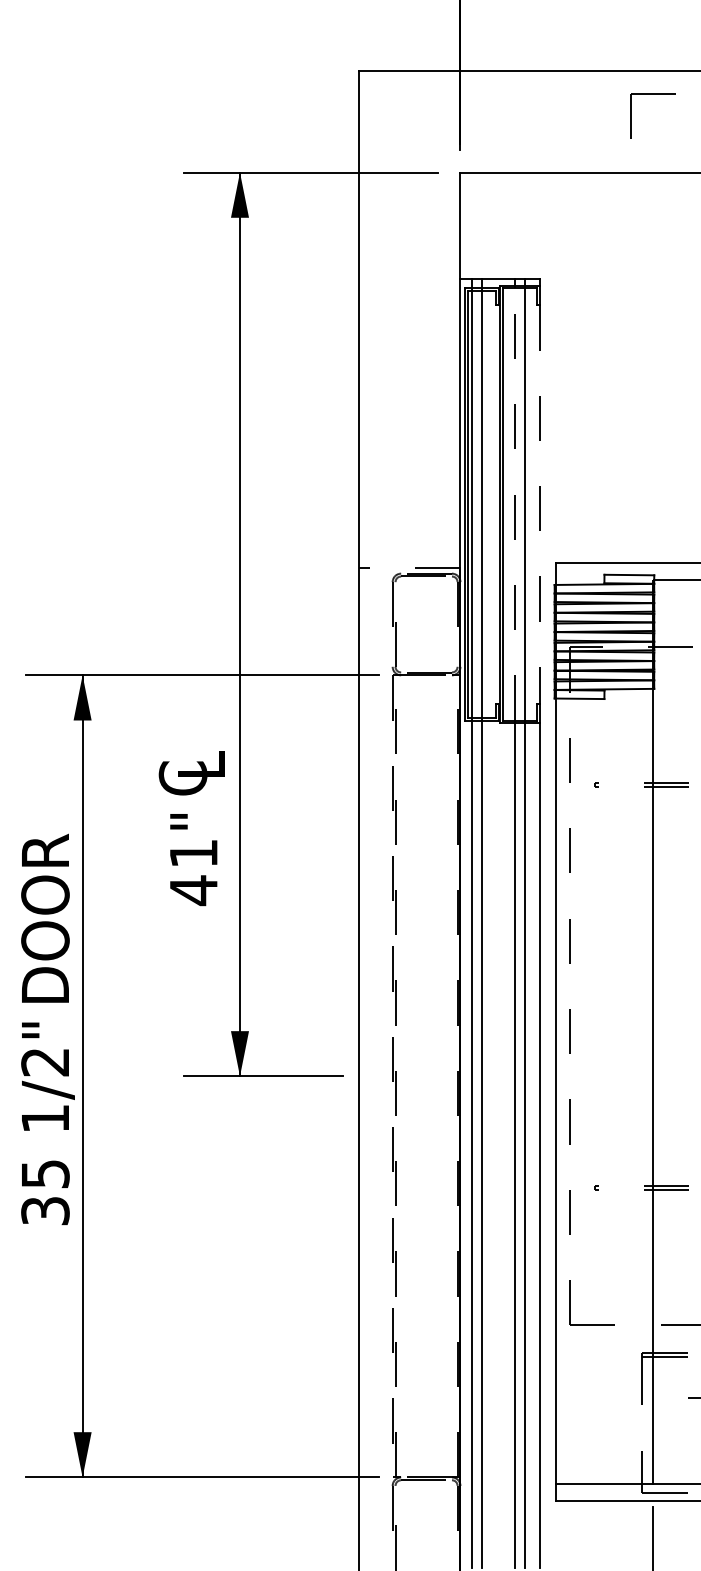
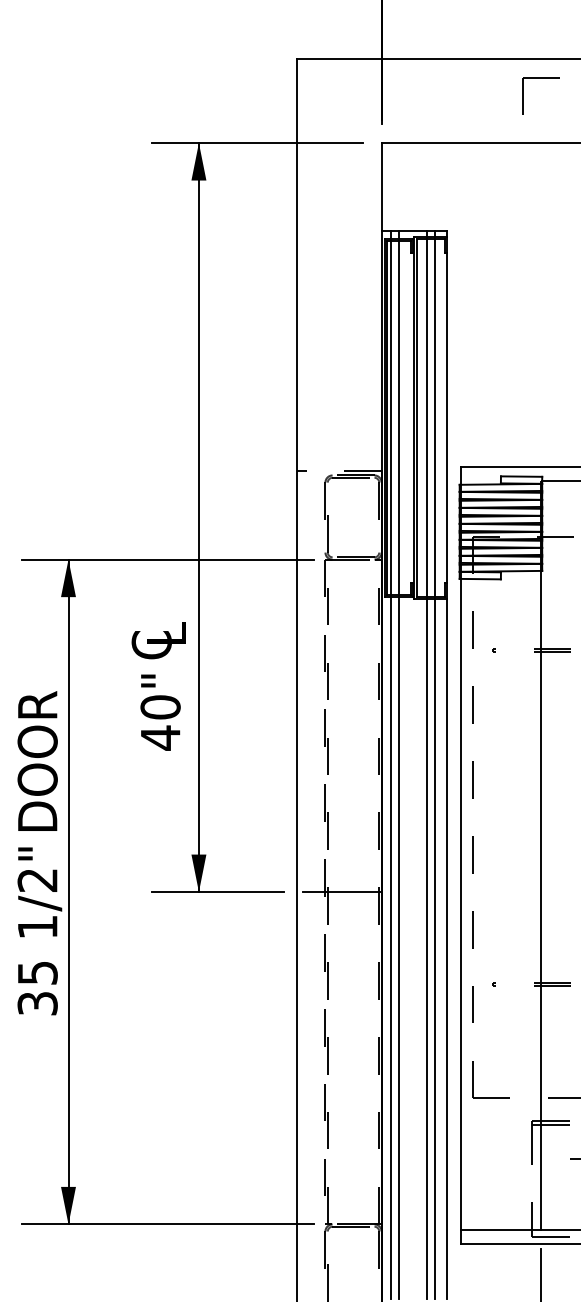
line: (515, 503) -> (427, 417), dashed -> solid
line: (539, 504) -> (447, 418), dashed -> solid
text: (193, 853) -> (160, 707), 41" -> 40"
line: (412, 1076) -> (341, 892), added

